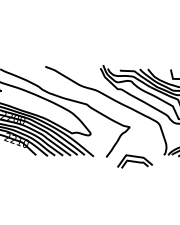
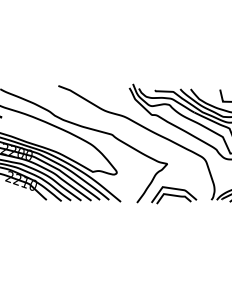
part: (135, 161) -> (174, 195), moved

